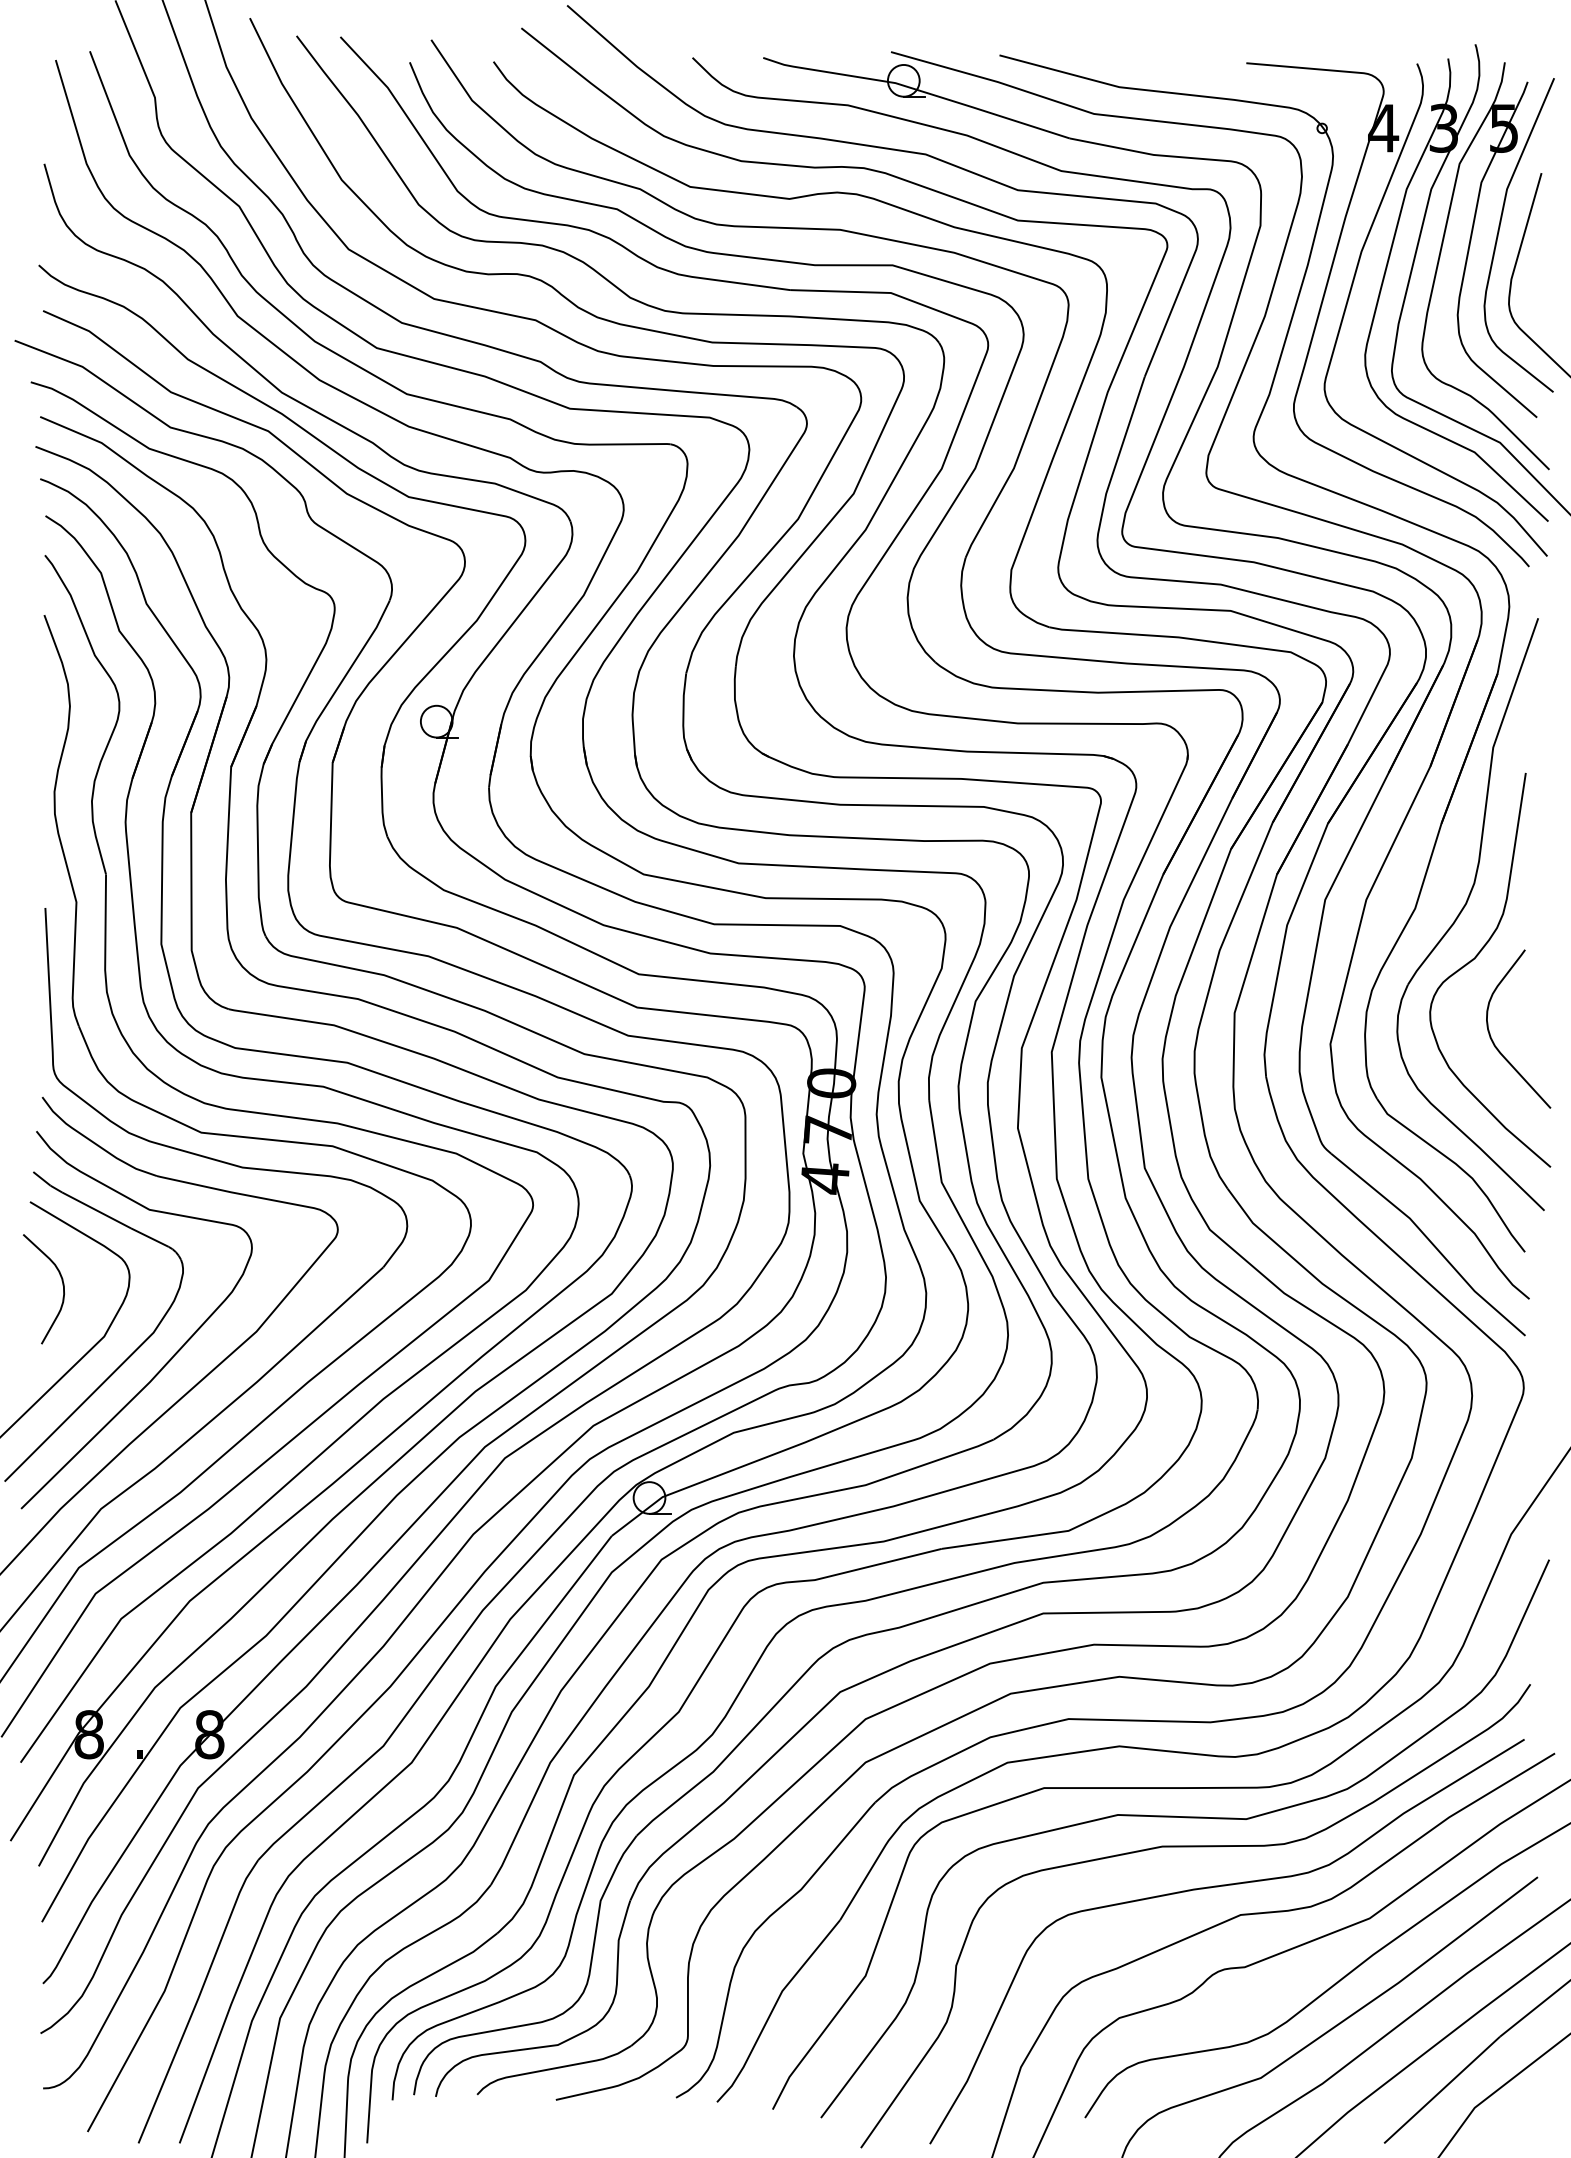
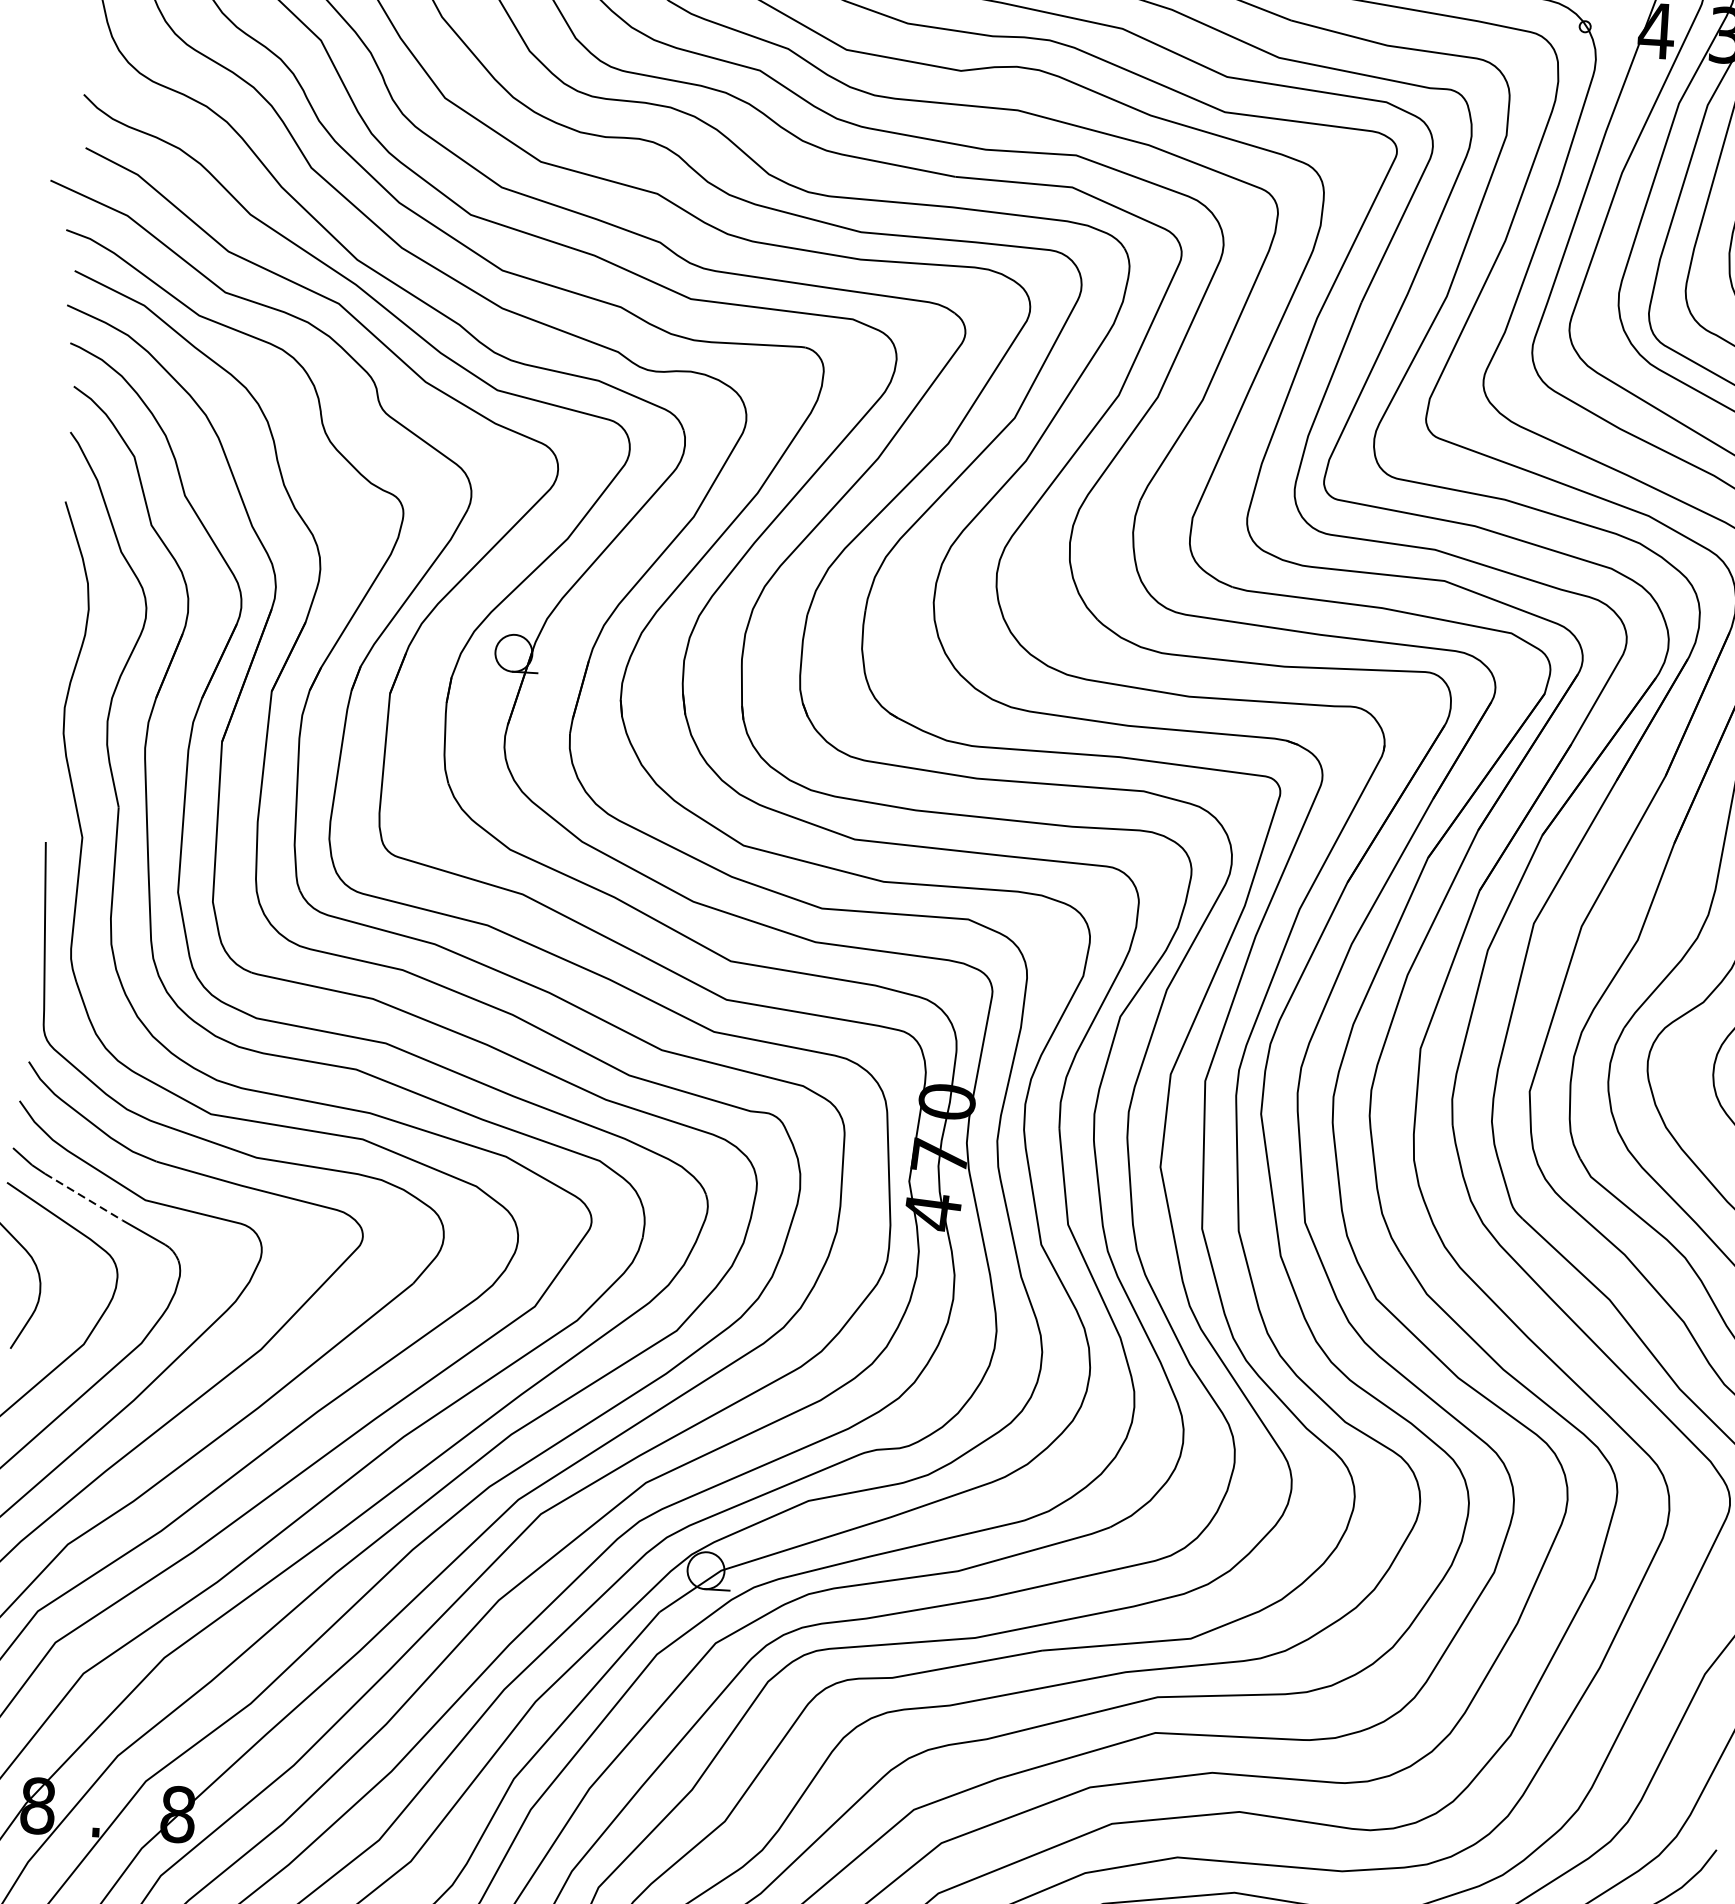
line: (96, 1210) -> (83, 1197), solid -> dashed

